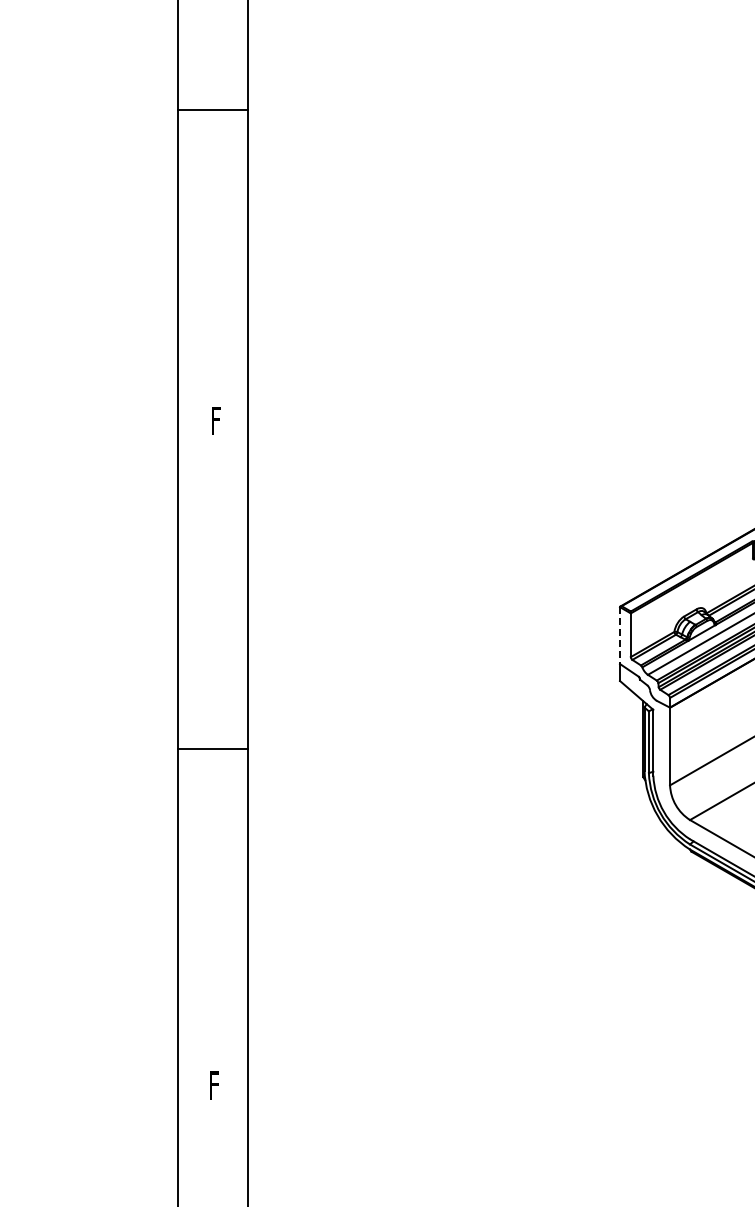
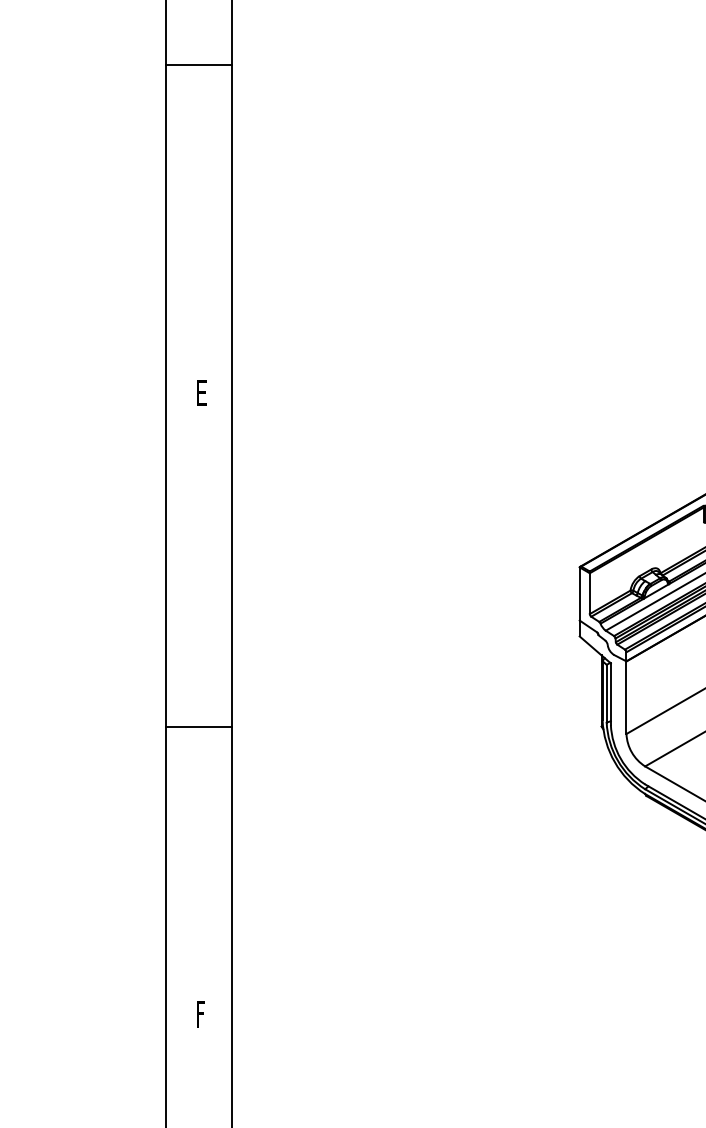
line: (212, 110) -> (198, 65), moved
text: (215, 420) -> (201, 392), F -> E
line: (620, 636) -> (580, 594), dashed -> solid
line: (212, 748) -> (198, 726), moved

